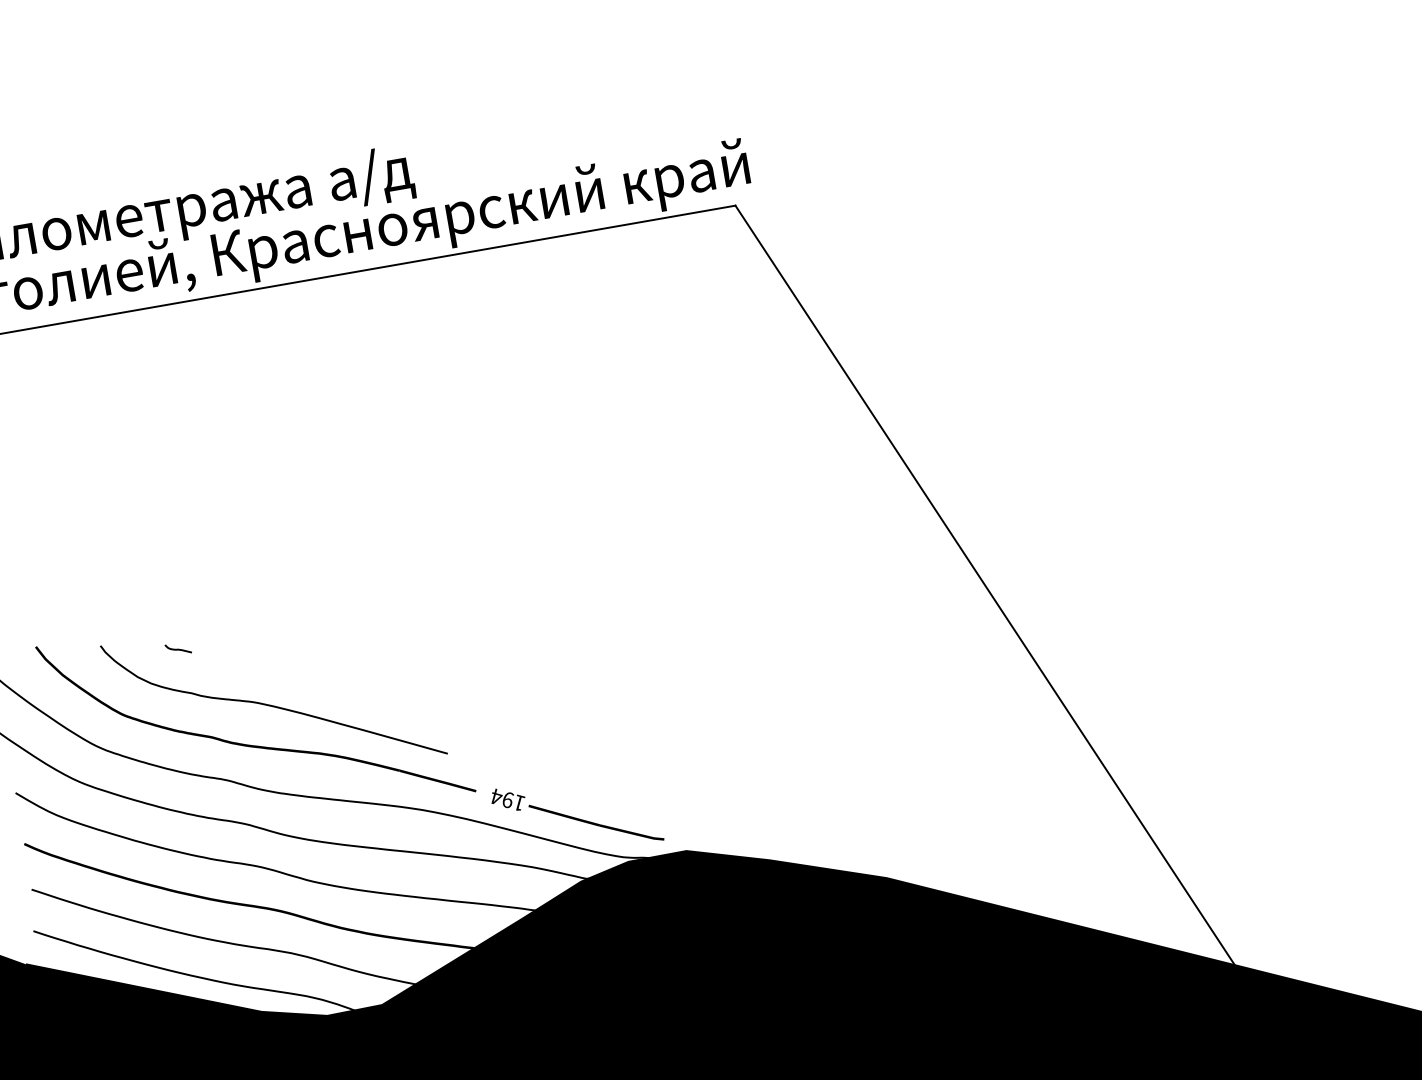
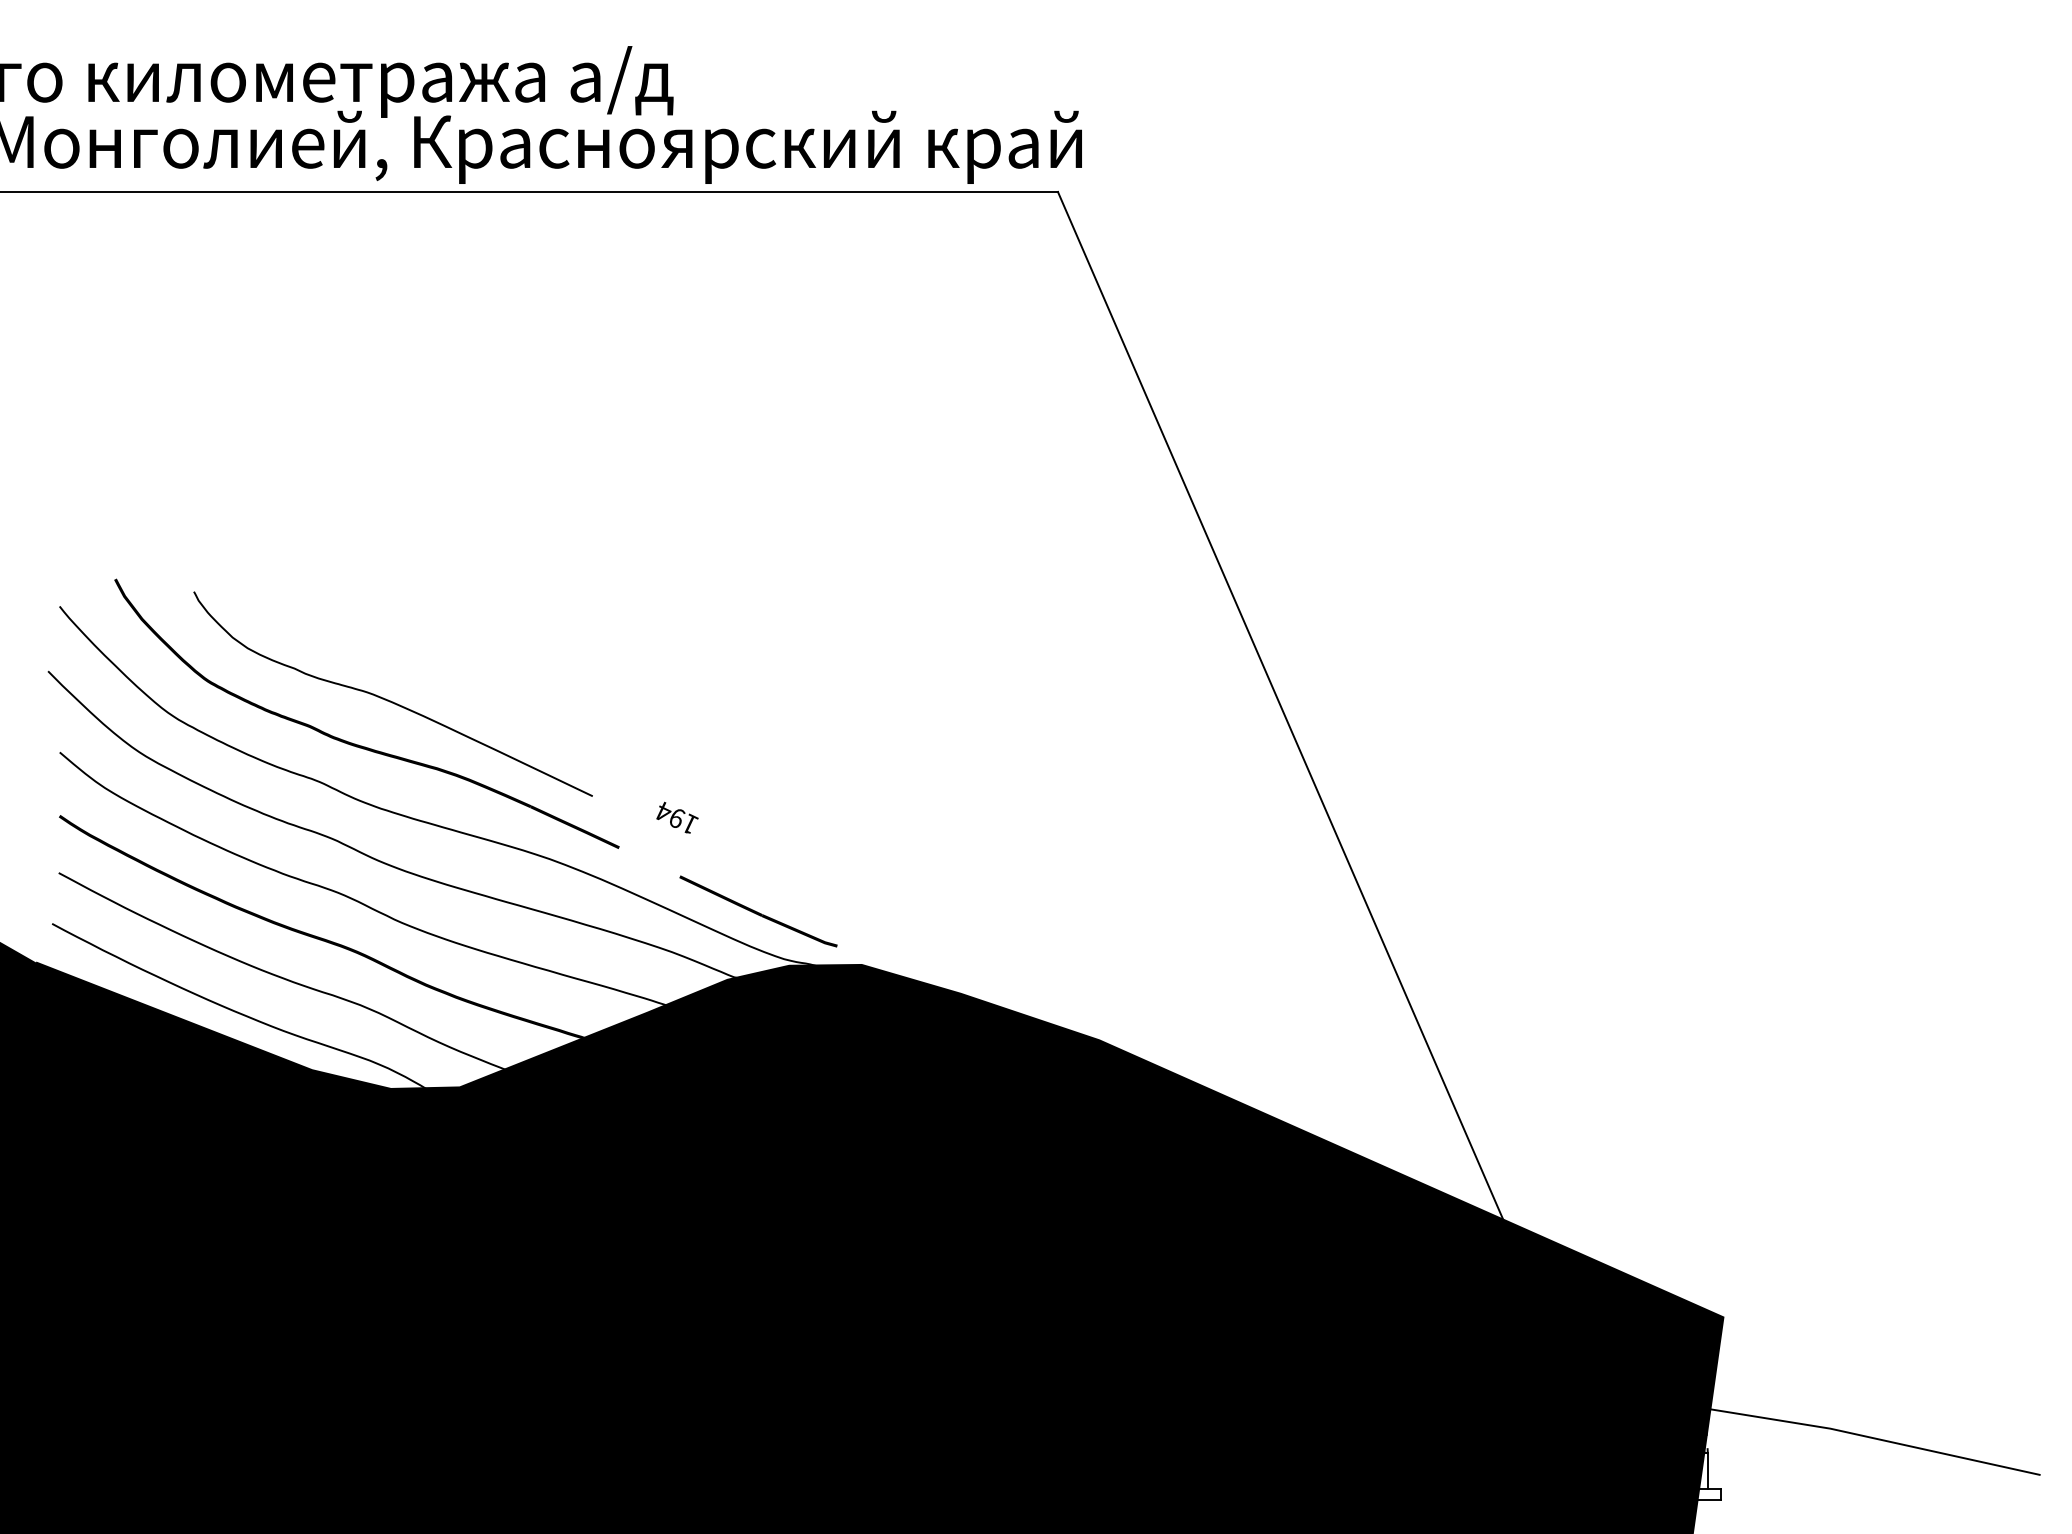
curve: (177, 648) -> (287, 611), removed
text: (508, 799) -> (677, 817), moved

